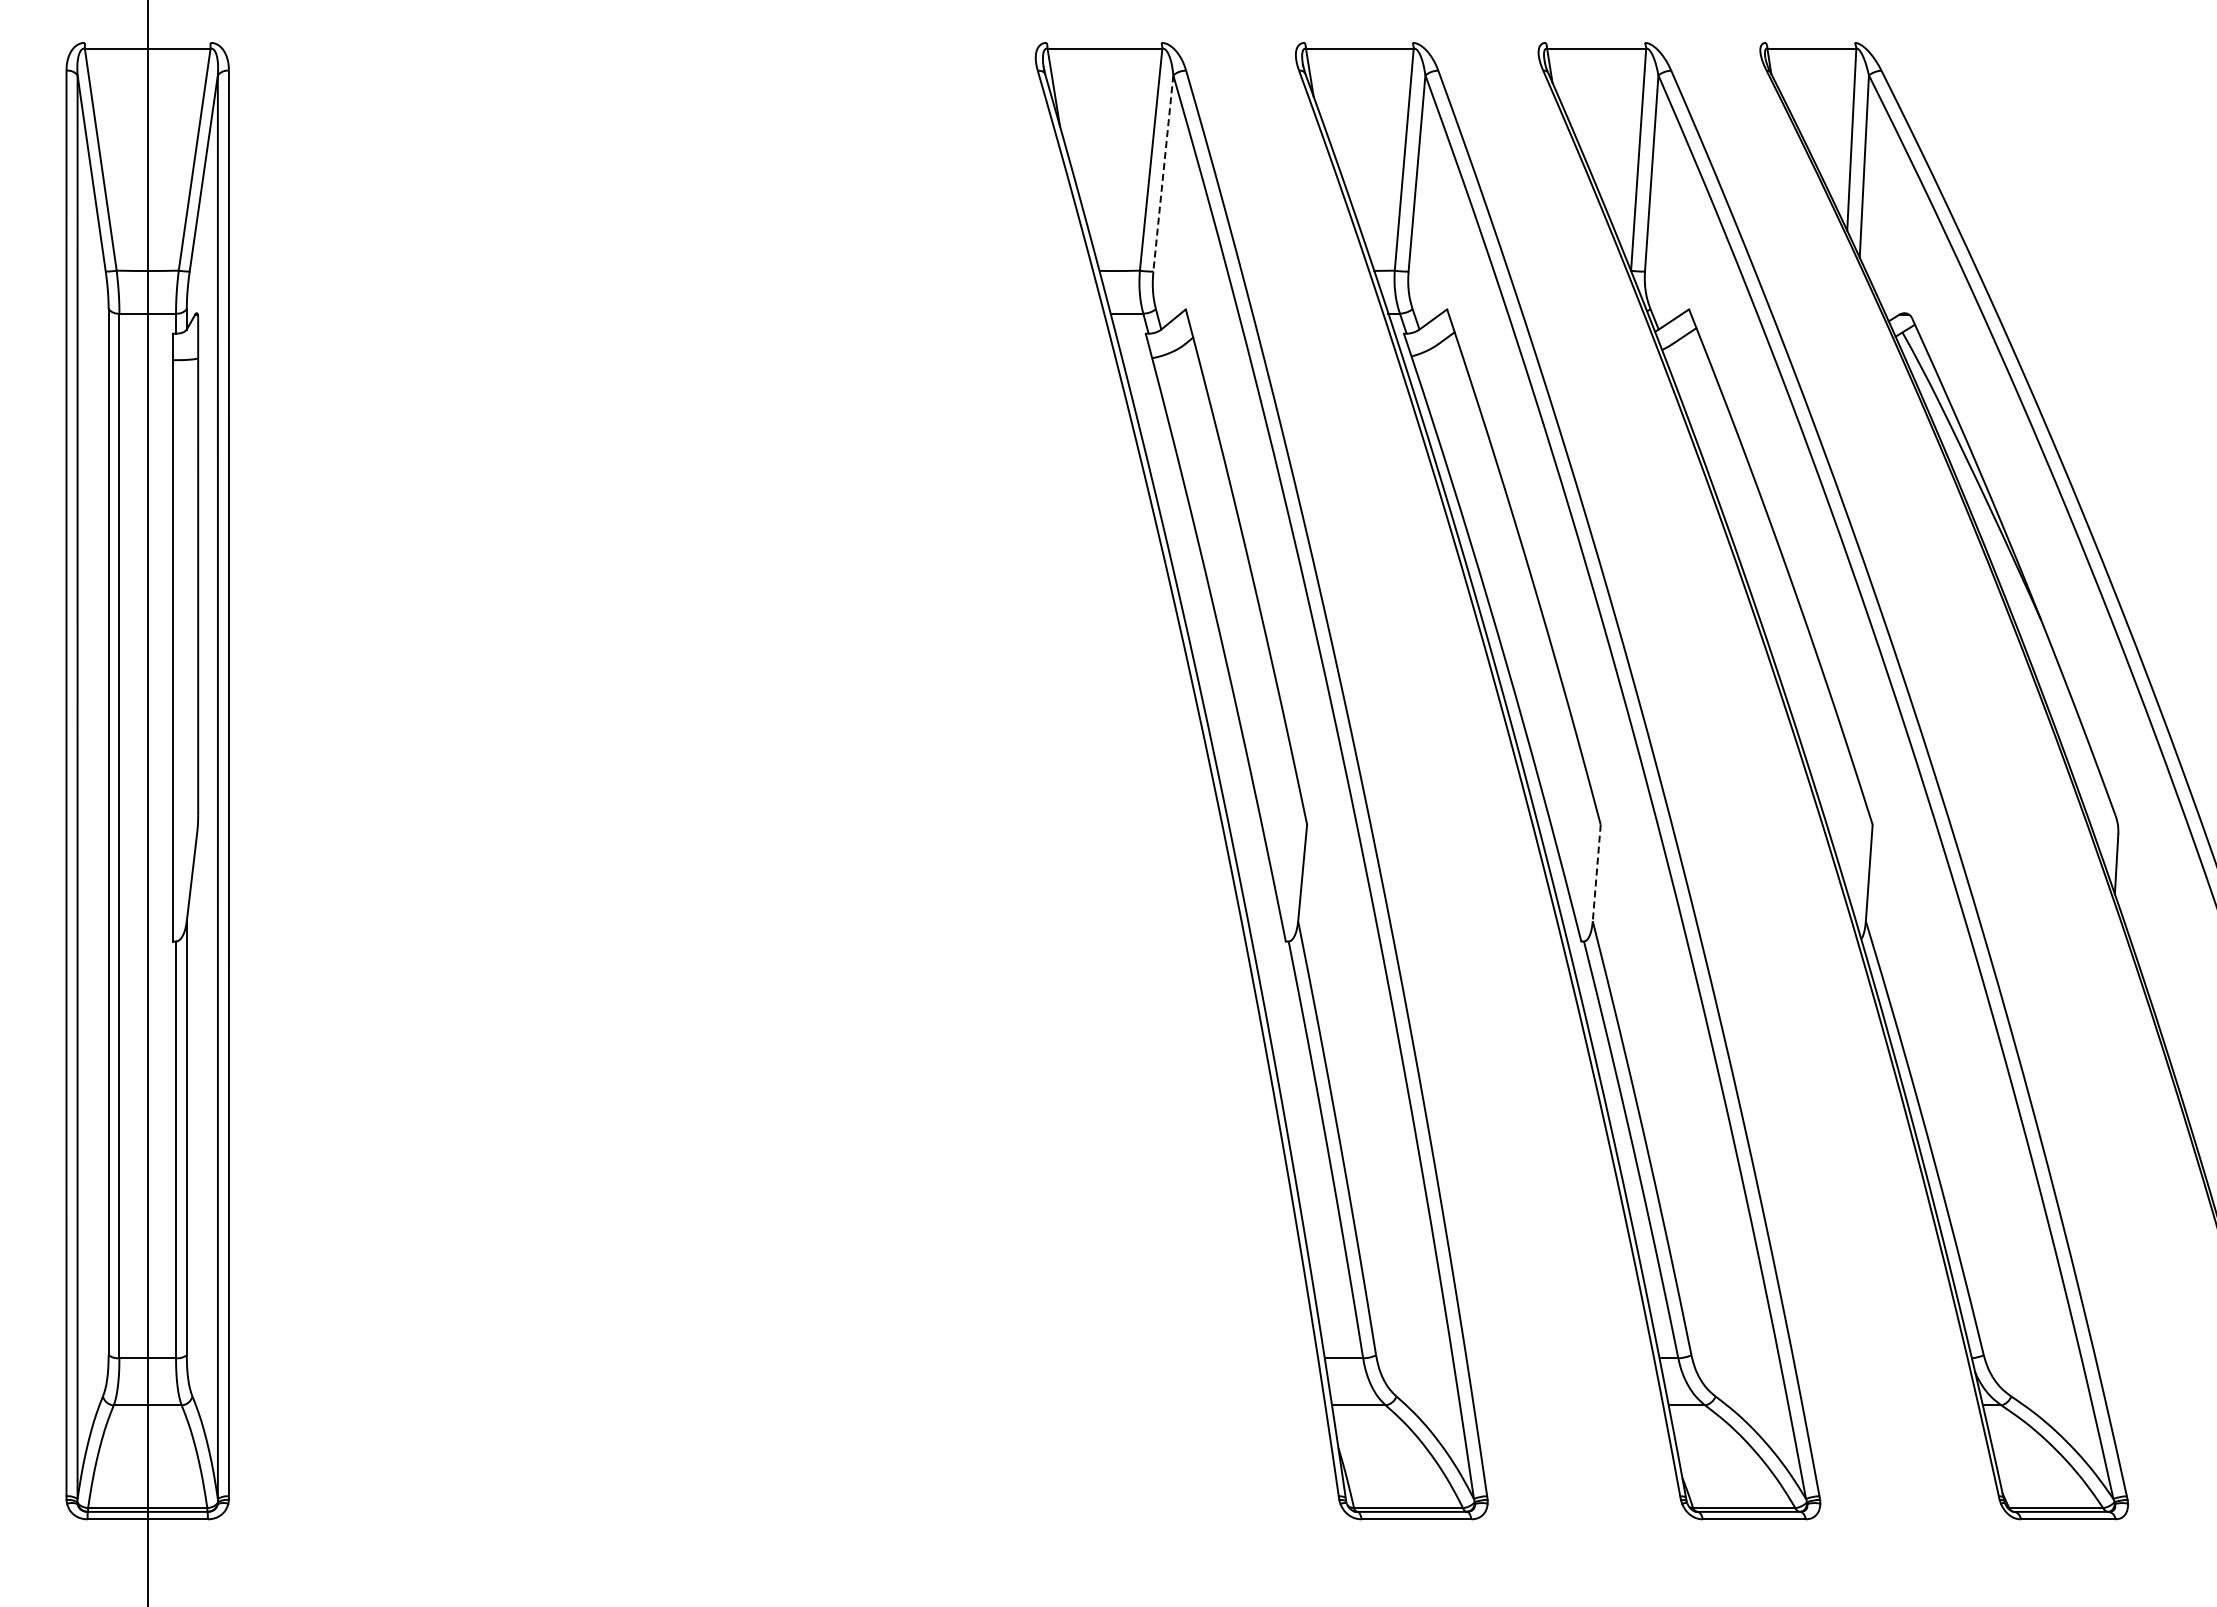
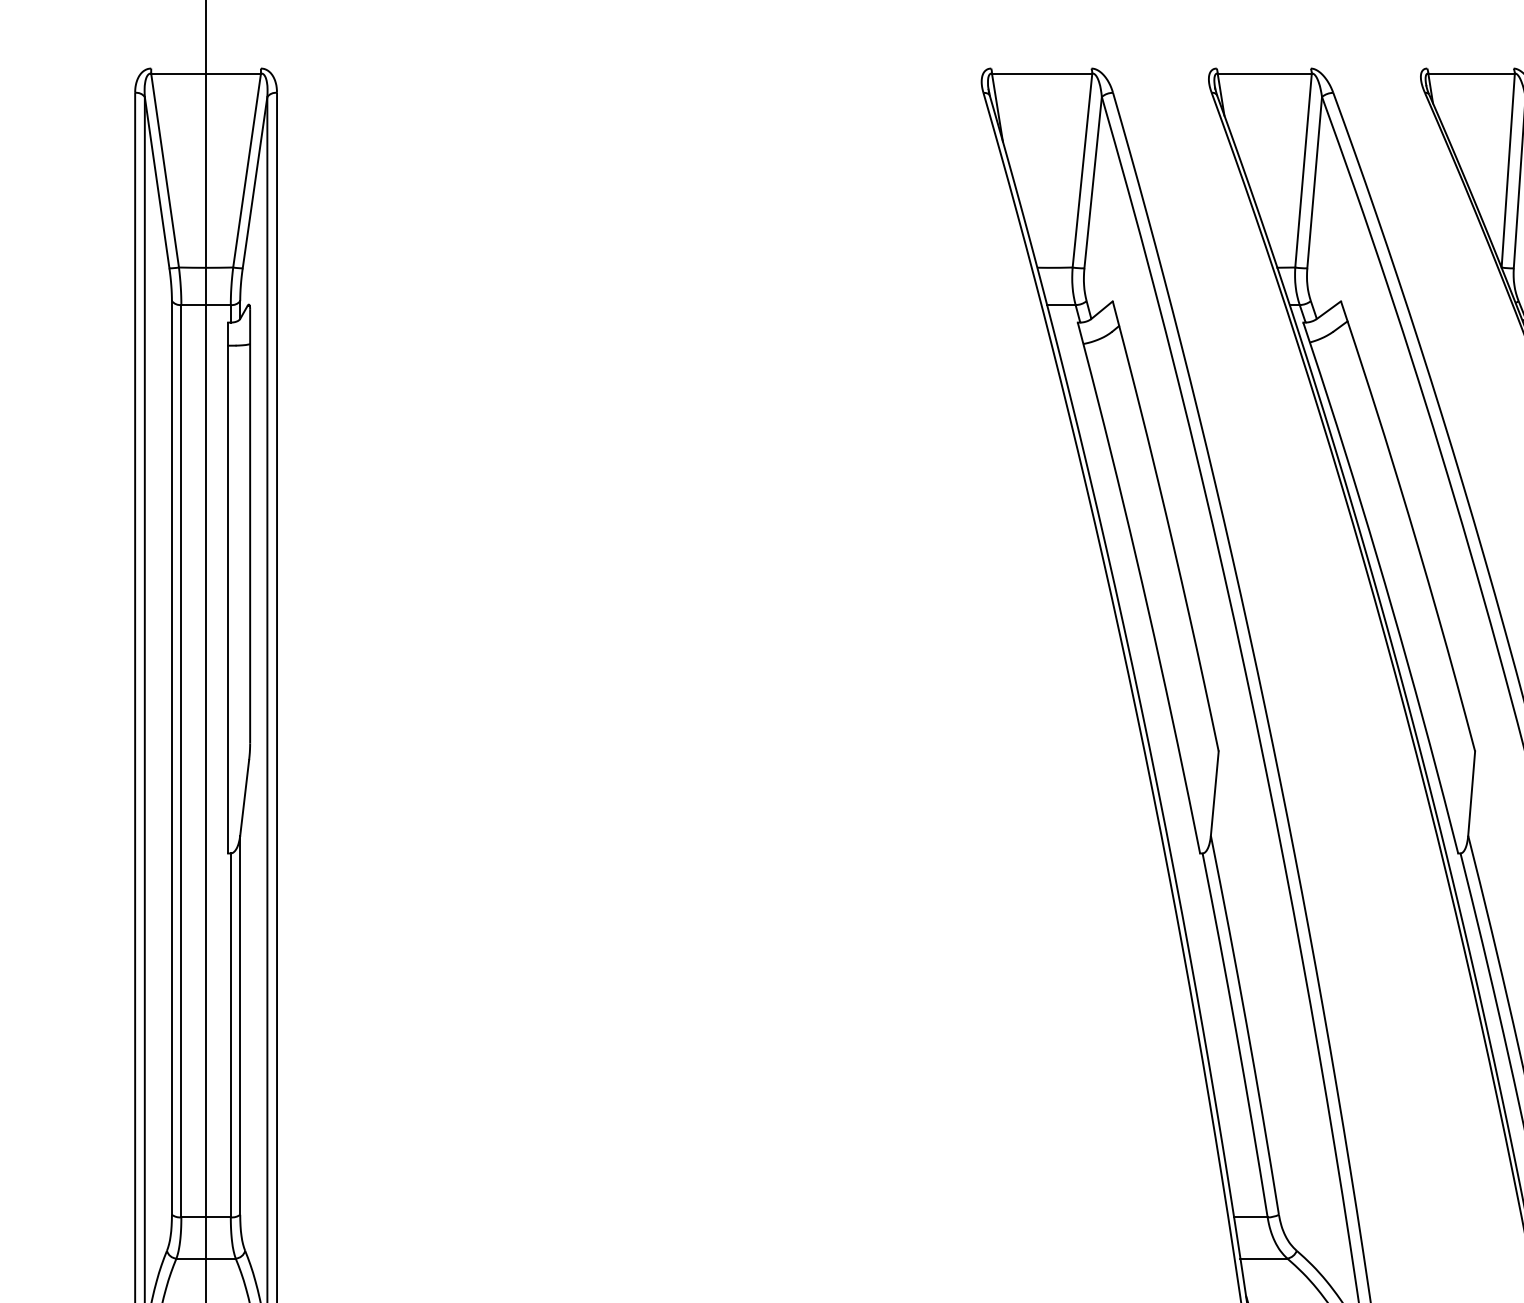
line: (1163, 173) -> (1093, 182), dashed -> solid
line: (1596, 873) -> (1471, 794), dashed -> solid

